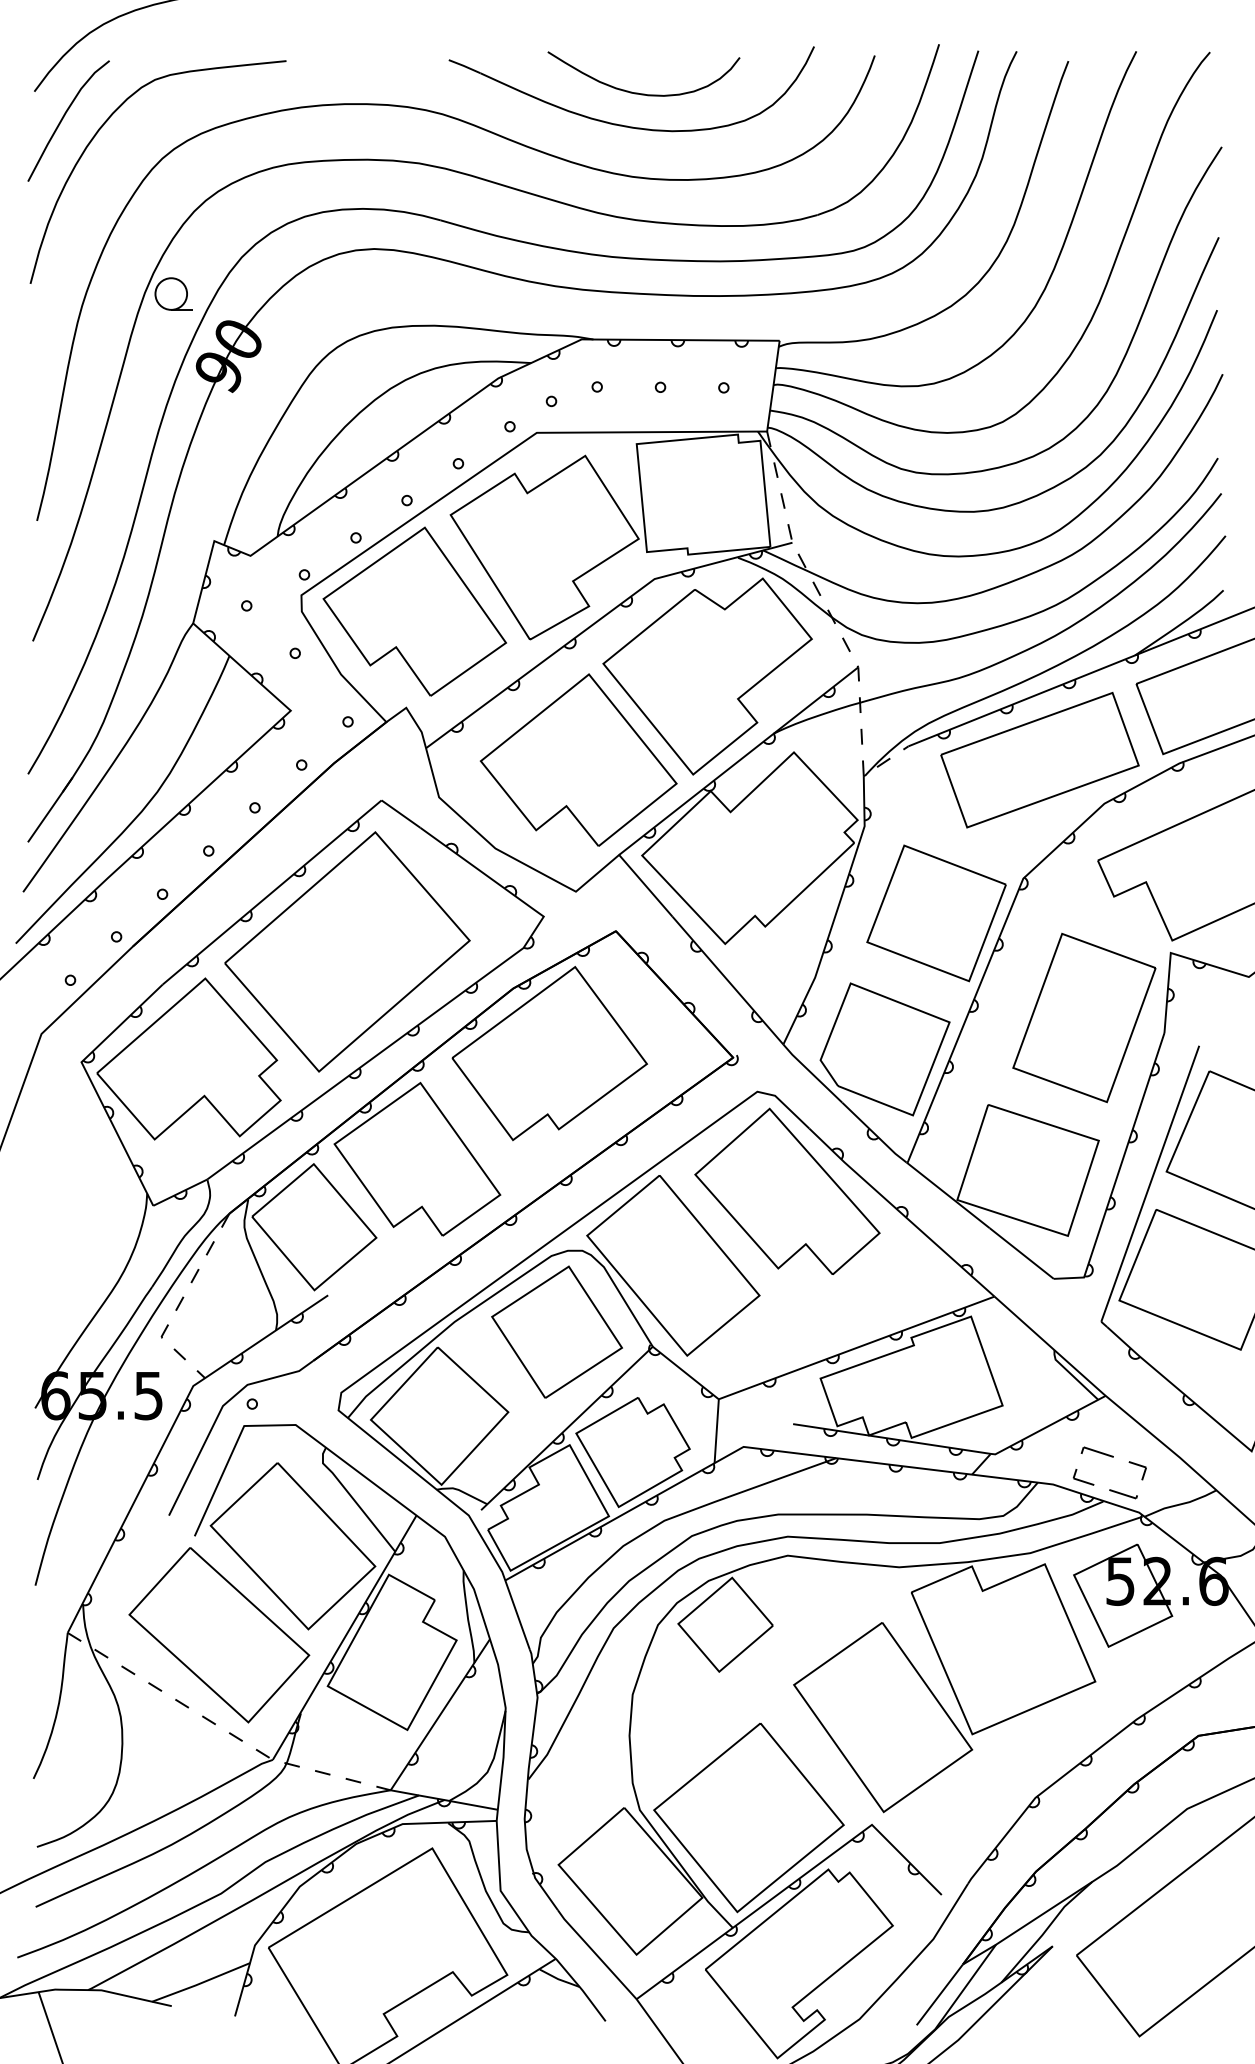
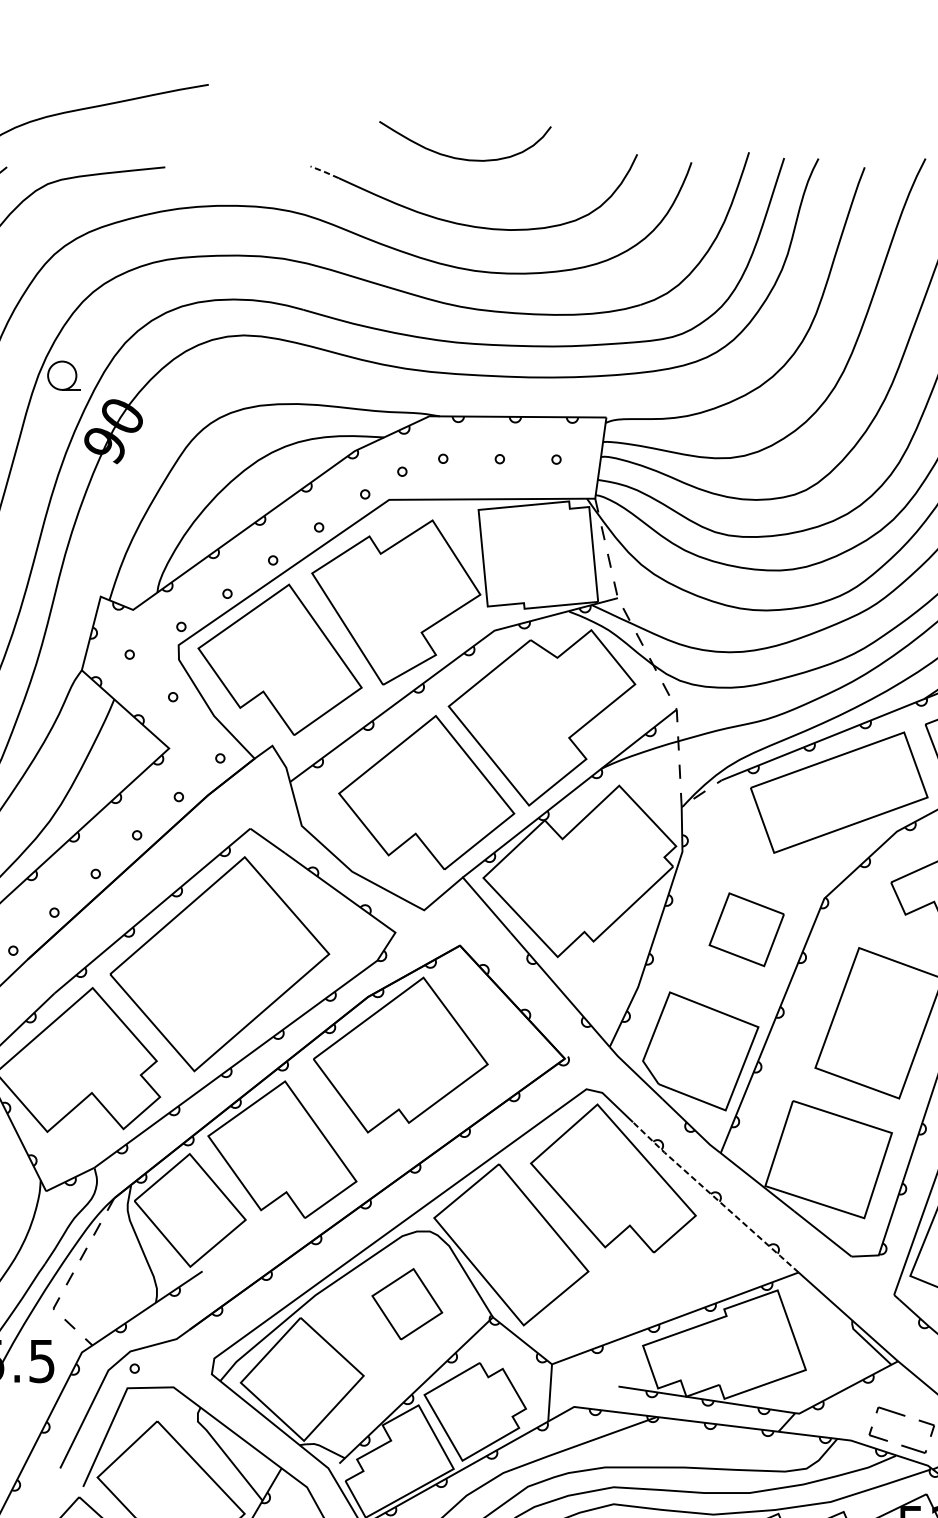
line: (463, 65) -> (323, 171), solid -> dashed
curve: (638, 92) -> (460, 157), moved
part: (936, 913) -> (746, 929), size x0.6
line: (901, 1213) -> (715, 1198), solid -> dashed
part: (556, 1331) -> (406, 1303), size x0.6

